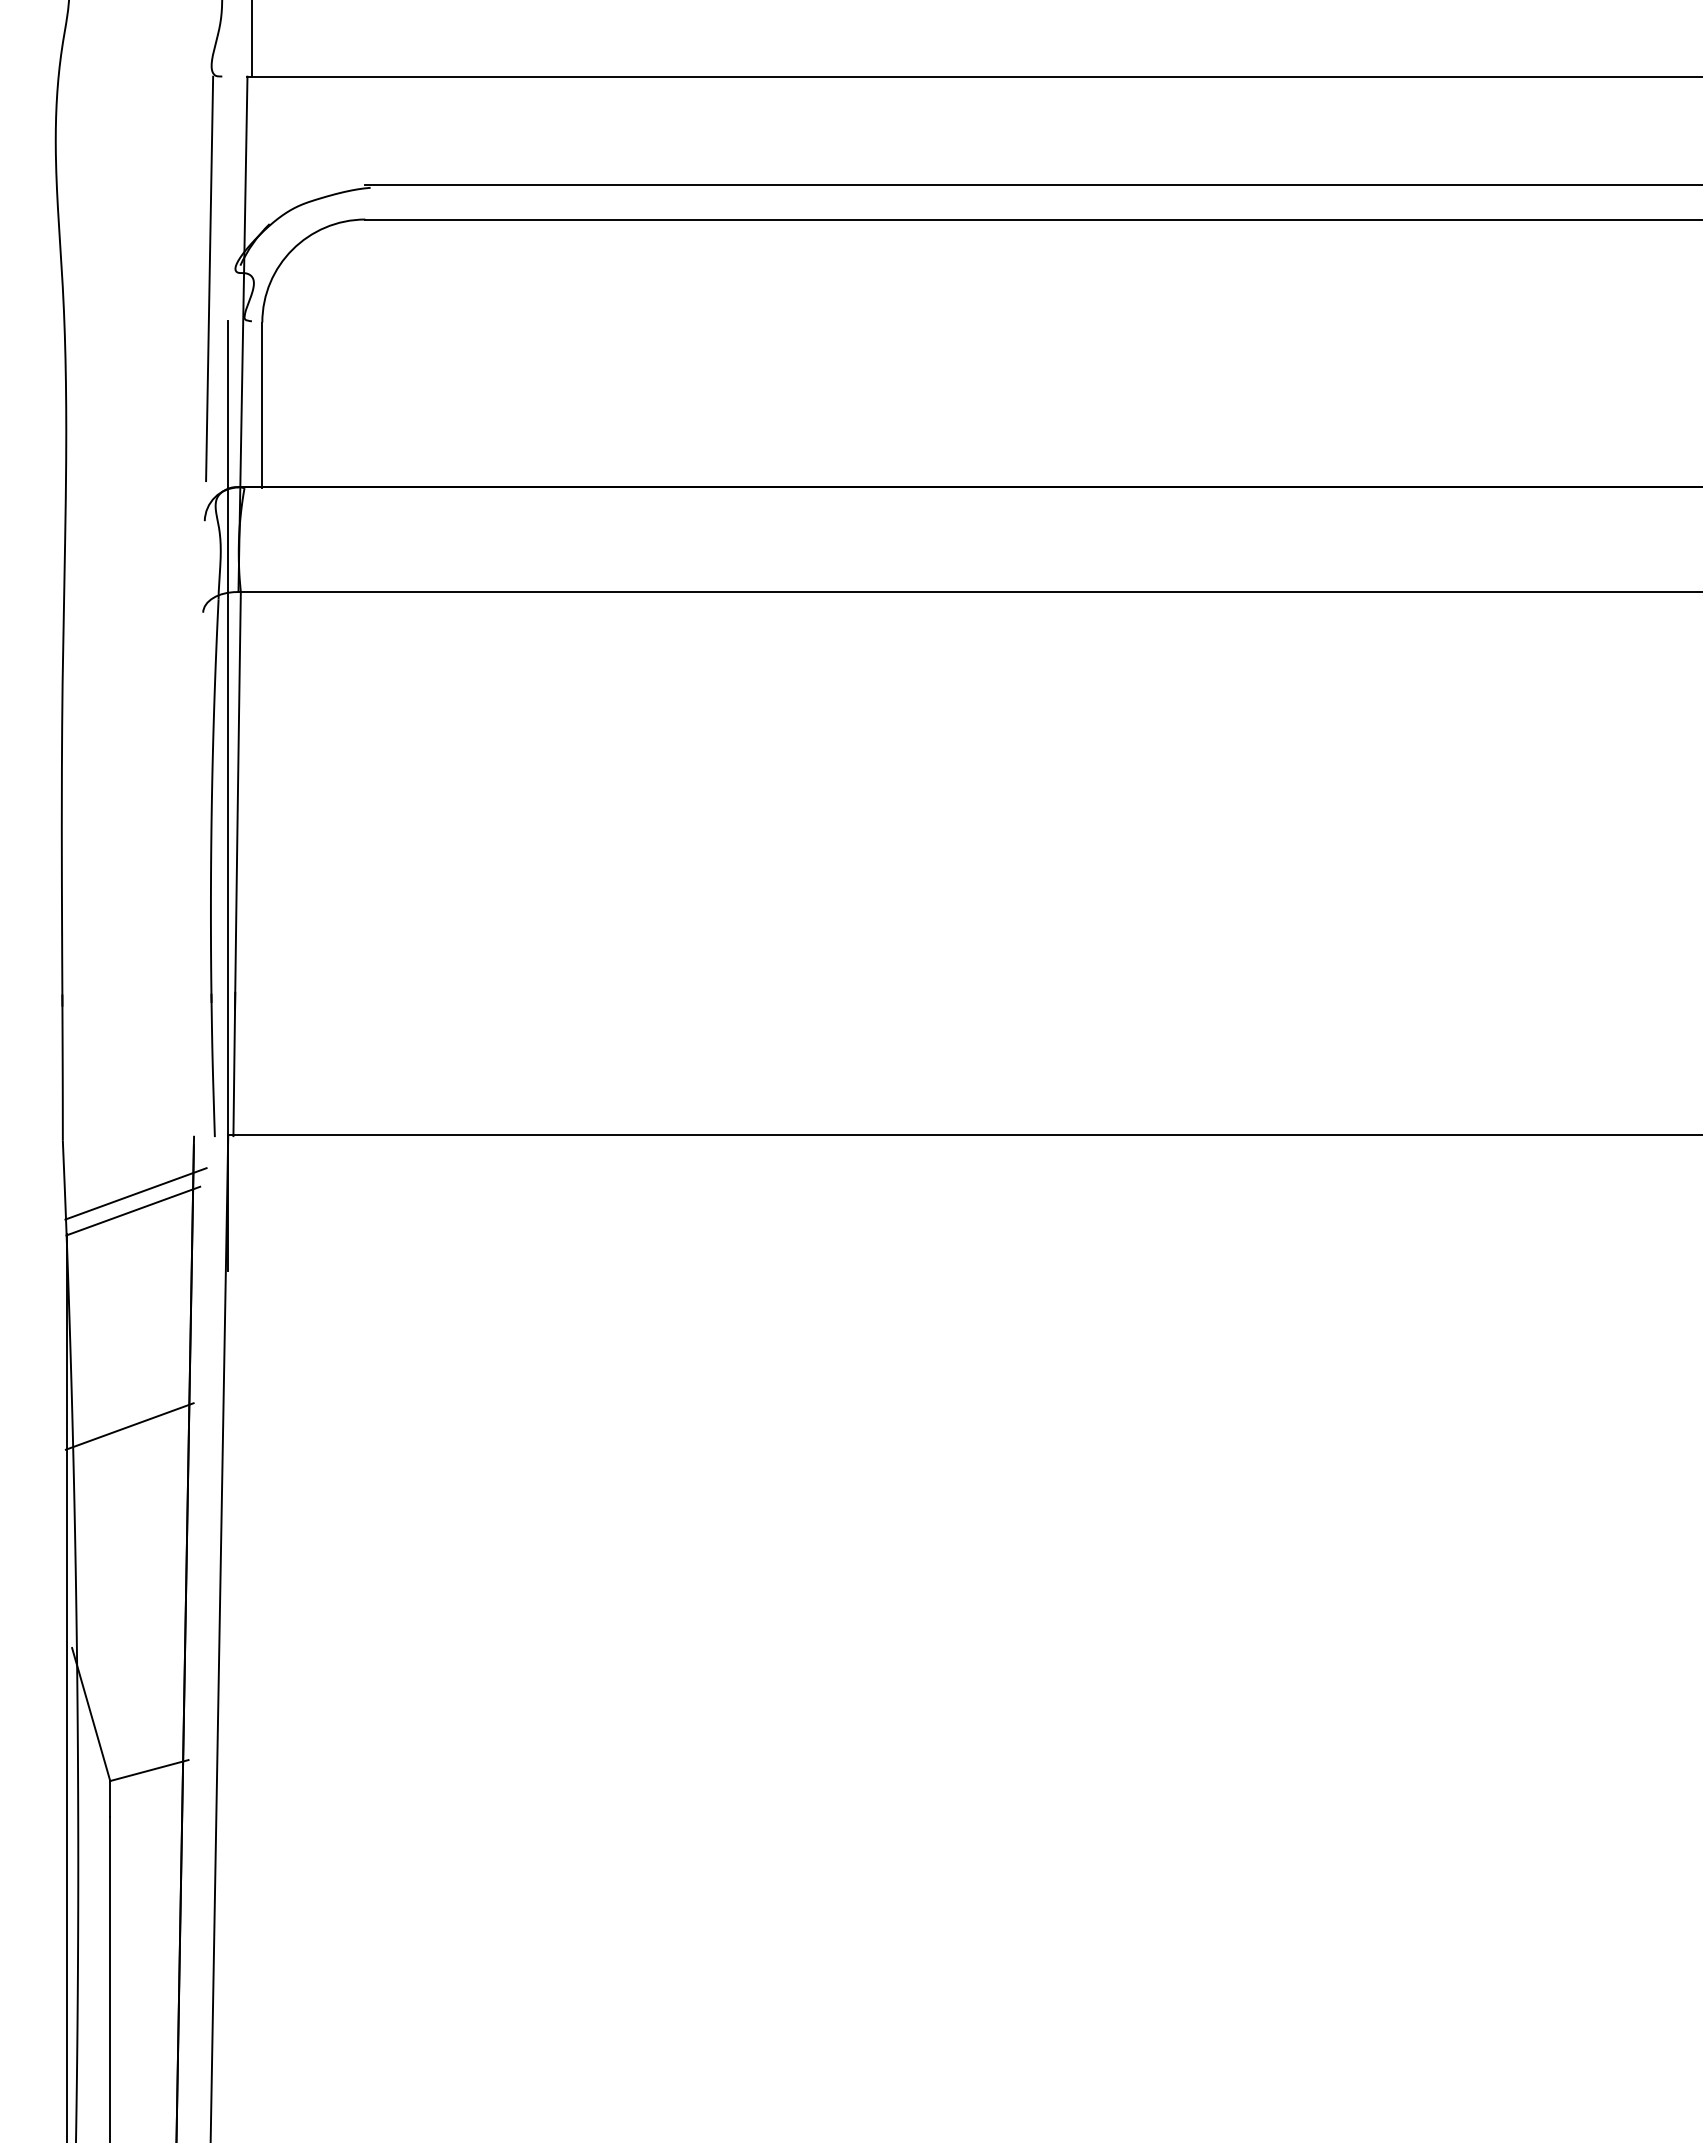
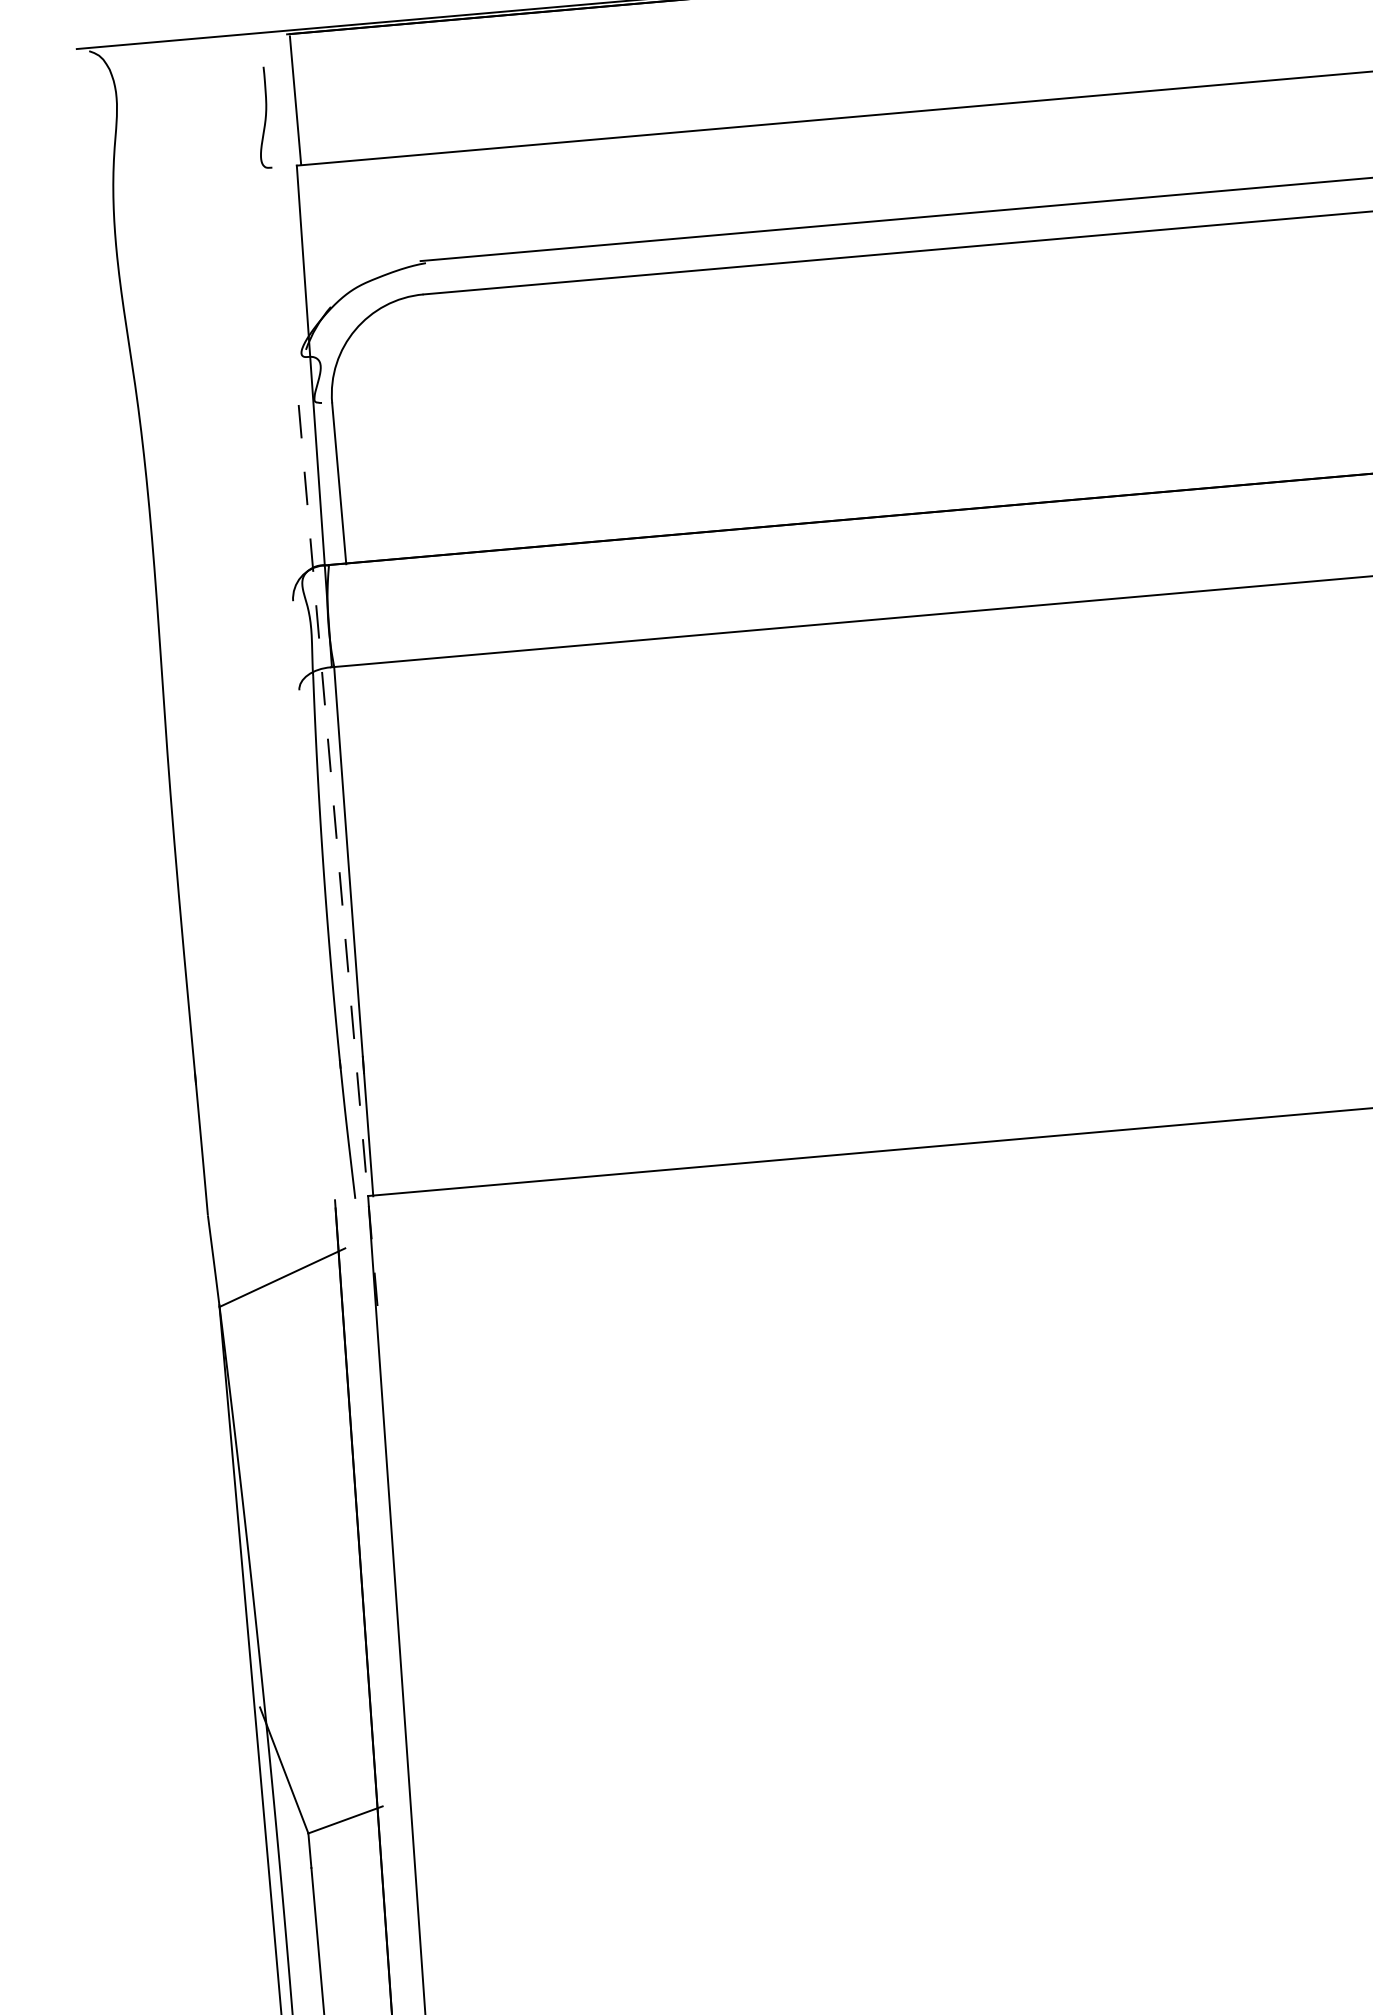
line: (209, 278) -> (277, 364), removed
line: (228, 795) -> (339, 865), solid -> dashed
line: (135, 1193) -> (282, 1260), removed
line: (129, 1426) -> (296, 1487), removed

